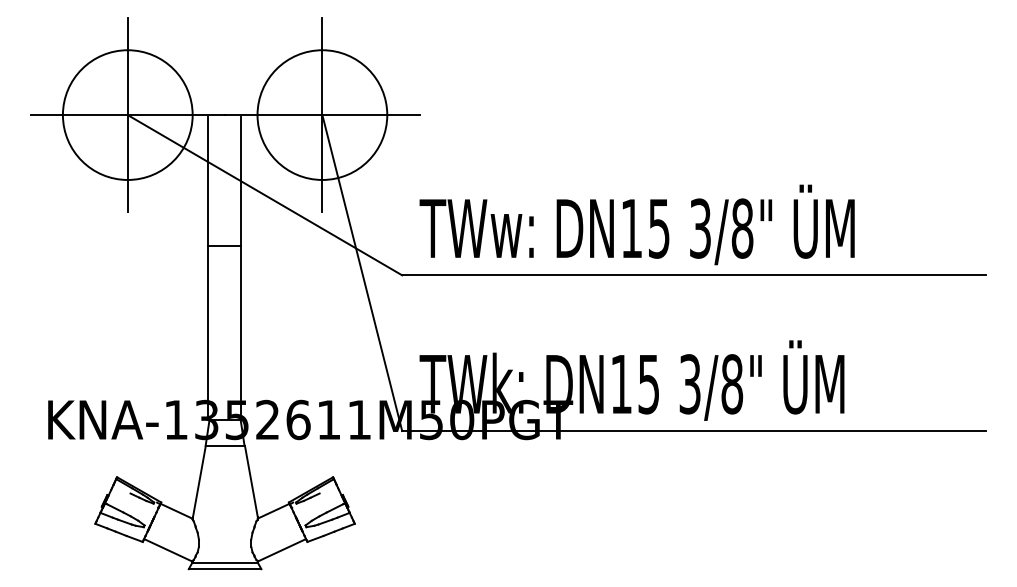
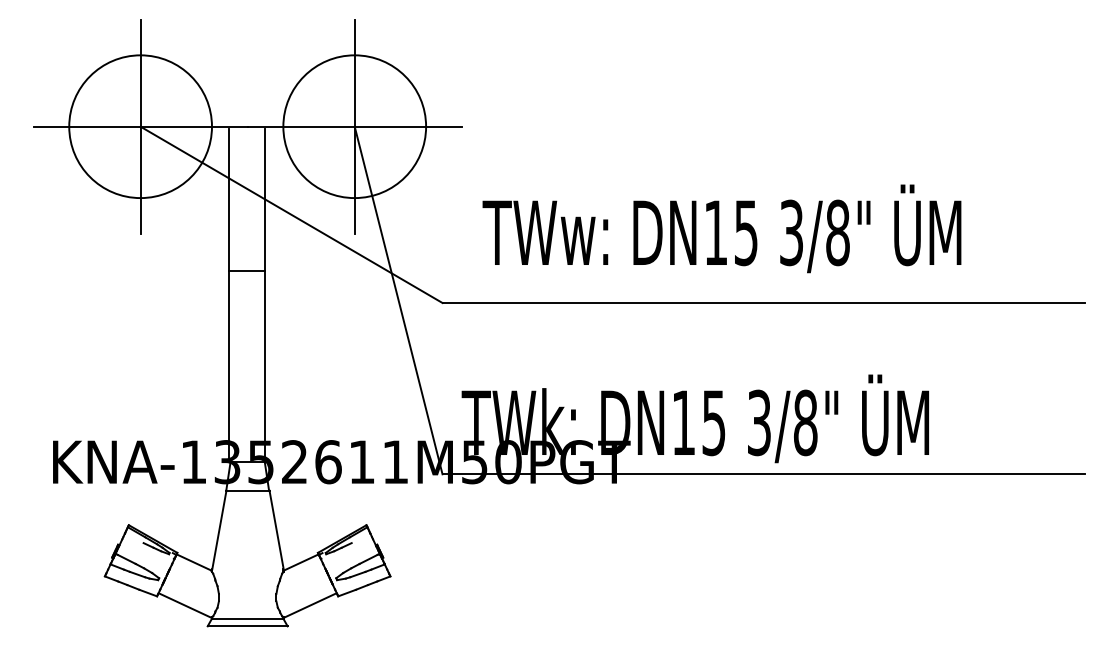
text: (636, 224) -> (721, 228), moved

